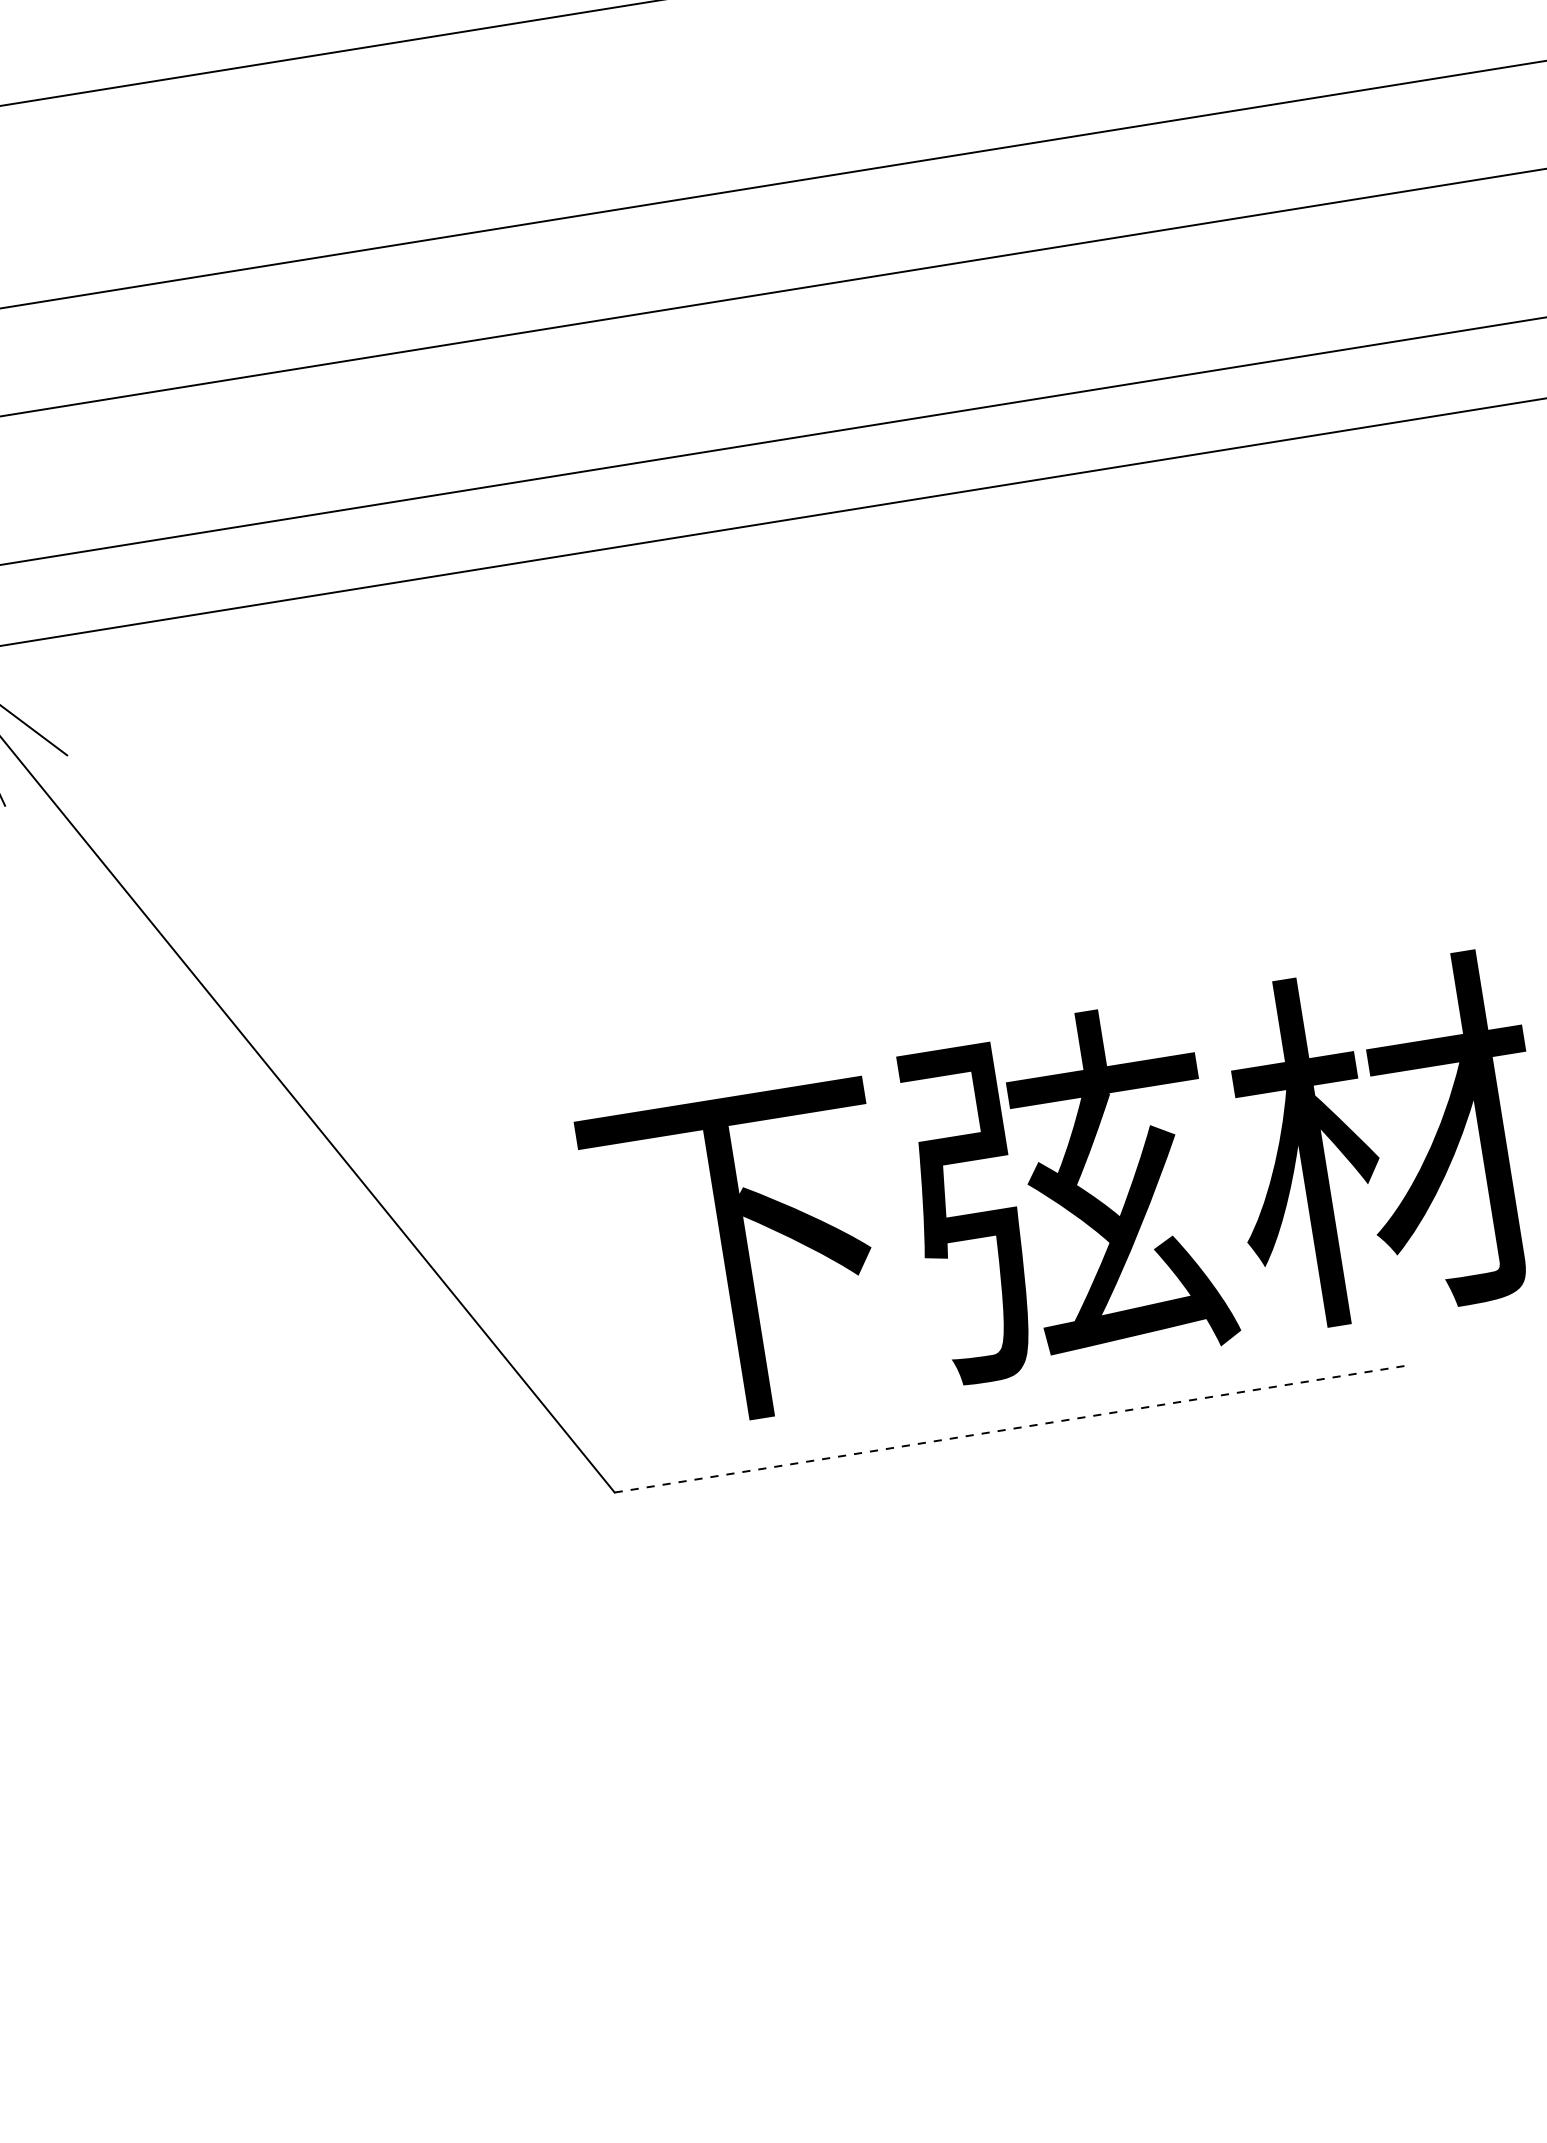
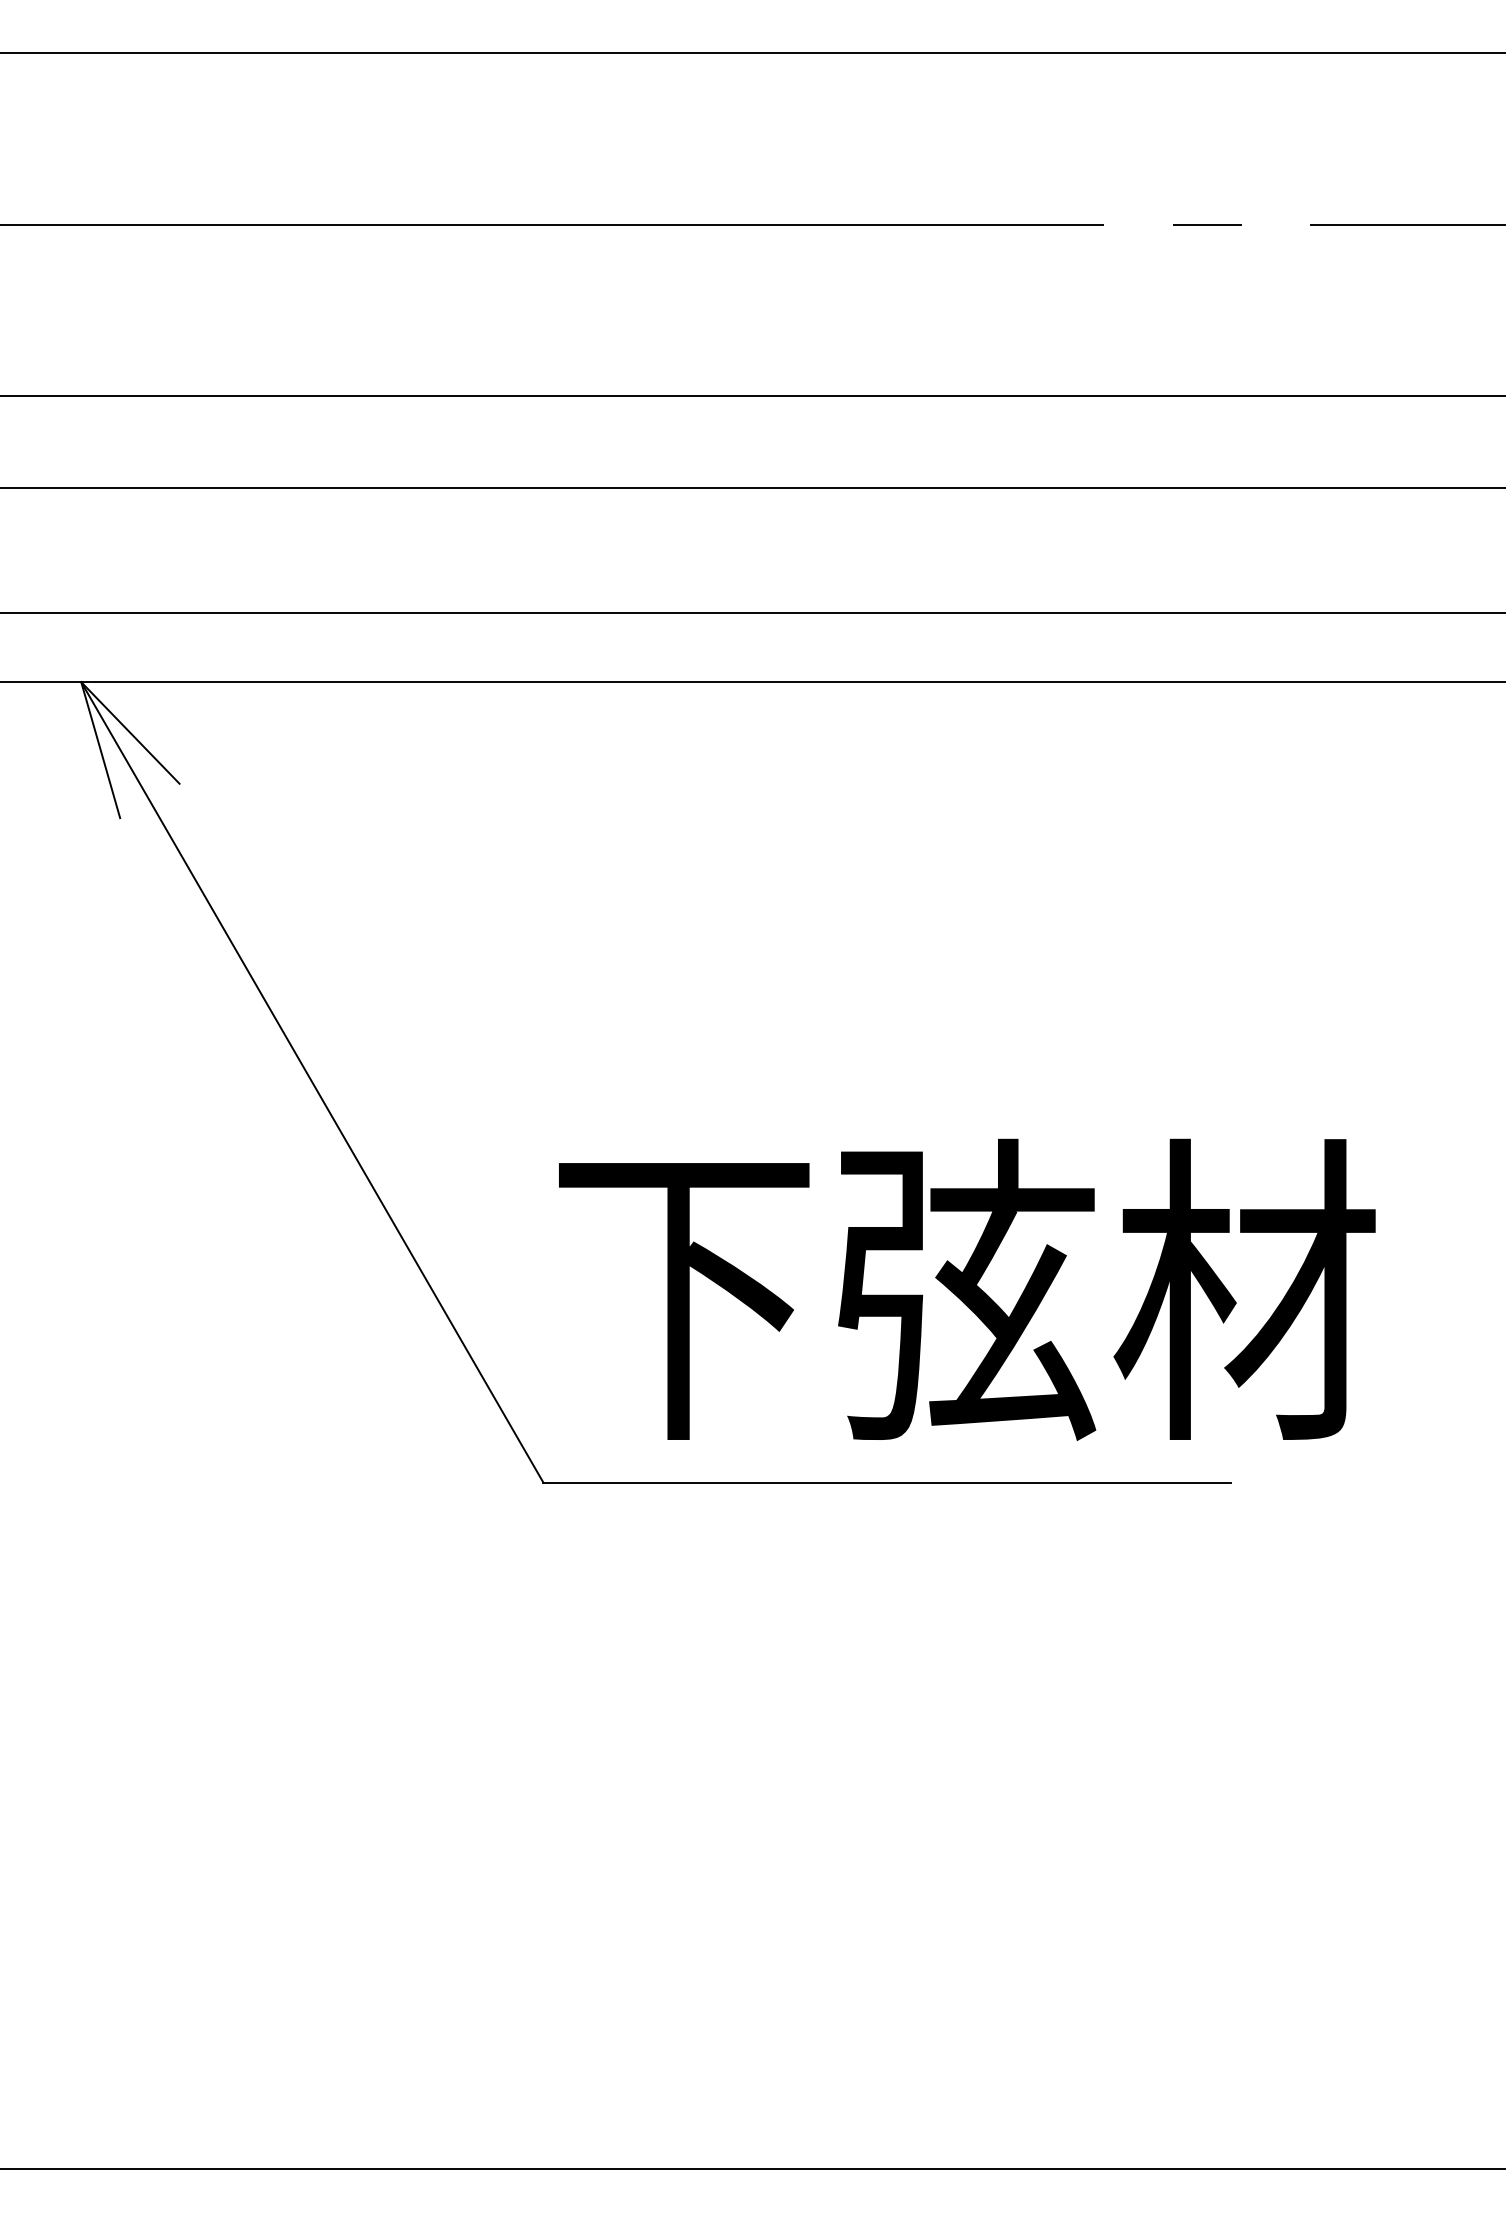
line: (1010, 1428) -> (887, 1482), dashed -> solid

